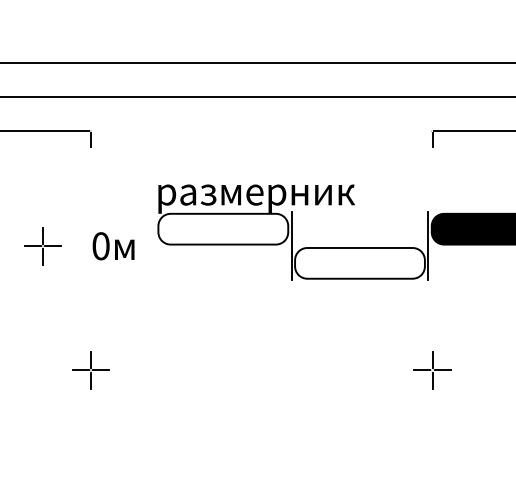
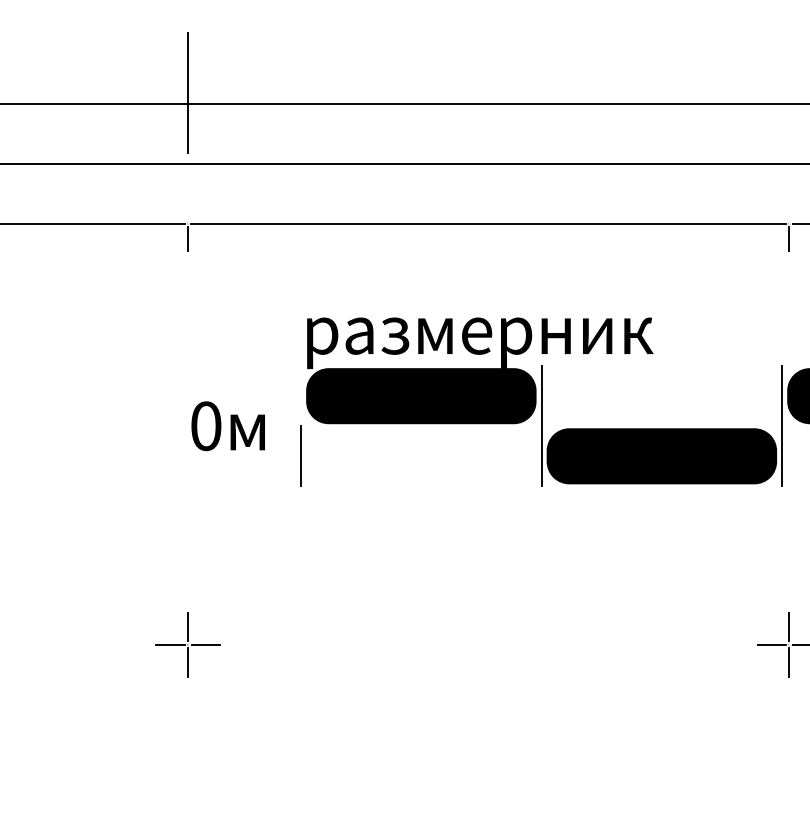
line: (90, 56) -> (187, 92), added
line: (261, 131) -> (488, 224), added
fill: (223, 228) -> (421, 394), added
part: (42, 246) -> (103, 426), removed
line: (154, 263) -> (300, 456), added
fill: (359, 263) -> (660, 456), added

